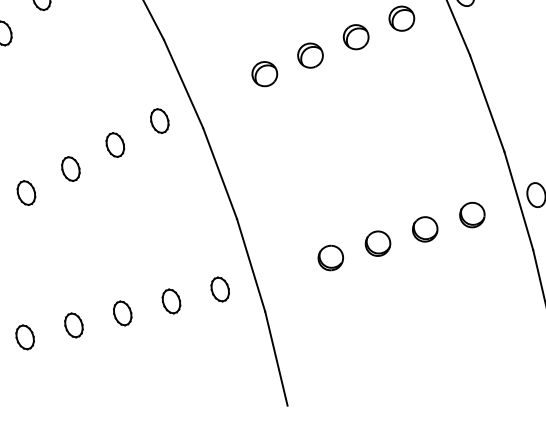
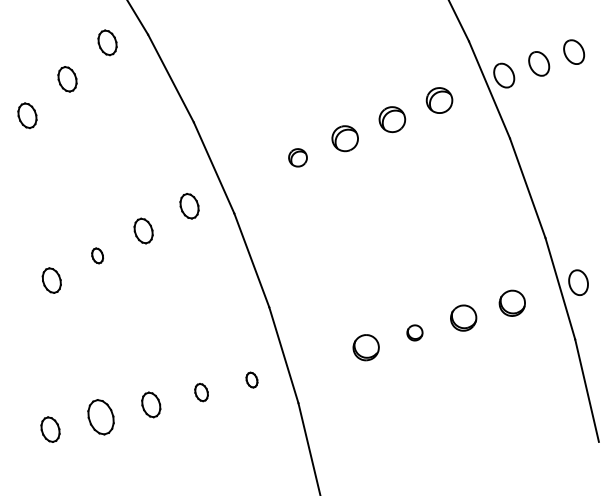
part: (264, 73) -> (297, 157), size x0.7
part: (70, 168) -> (97, 255), size x0.6
part: (377, 243) -> (414, 332), size x0.6
part: (219, 288) -> (251, 379), size x0.6
part: (171, 301) -> (201, 392), size x0.7
part: (73, 325) -> (100, 417), size x1.4

